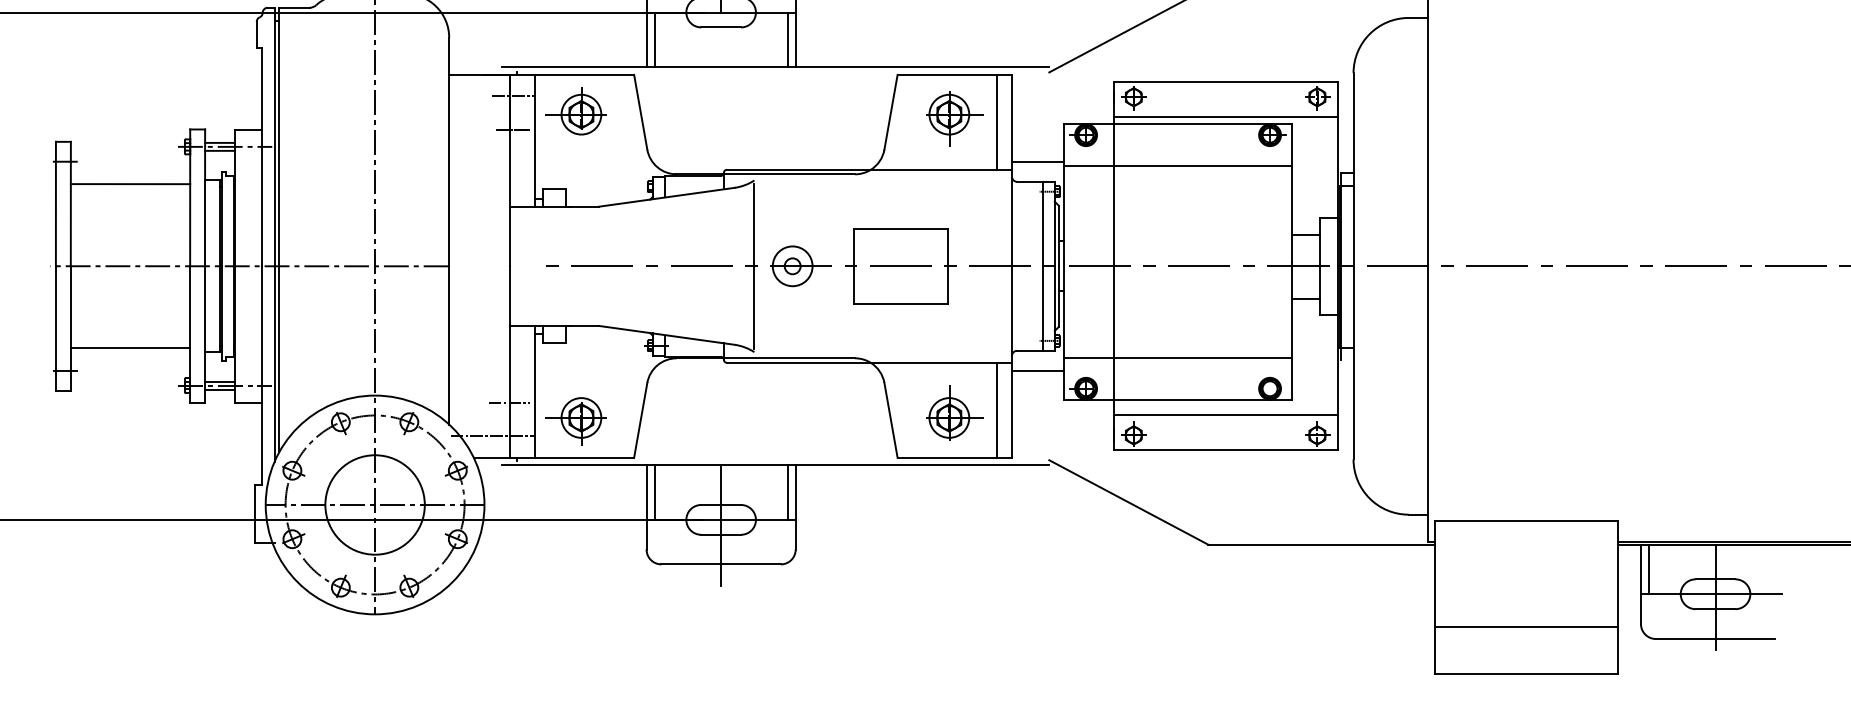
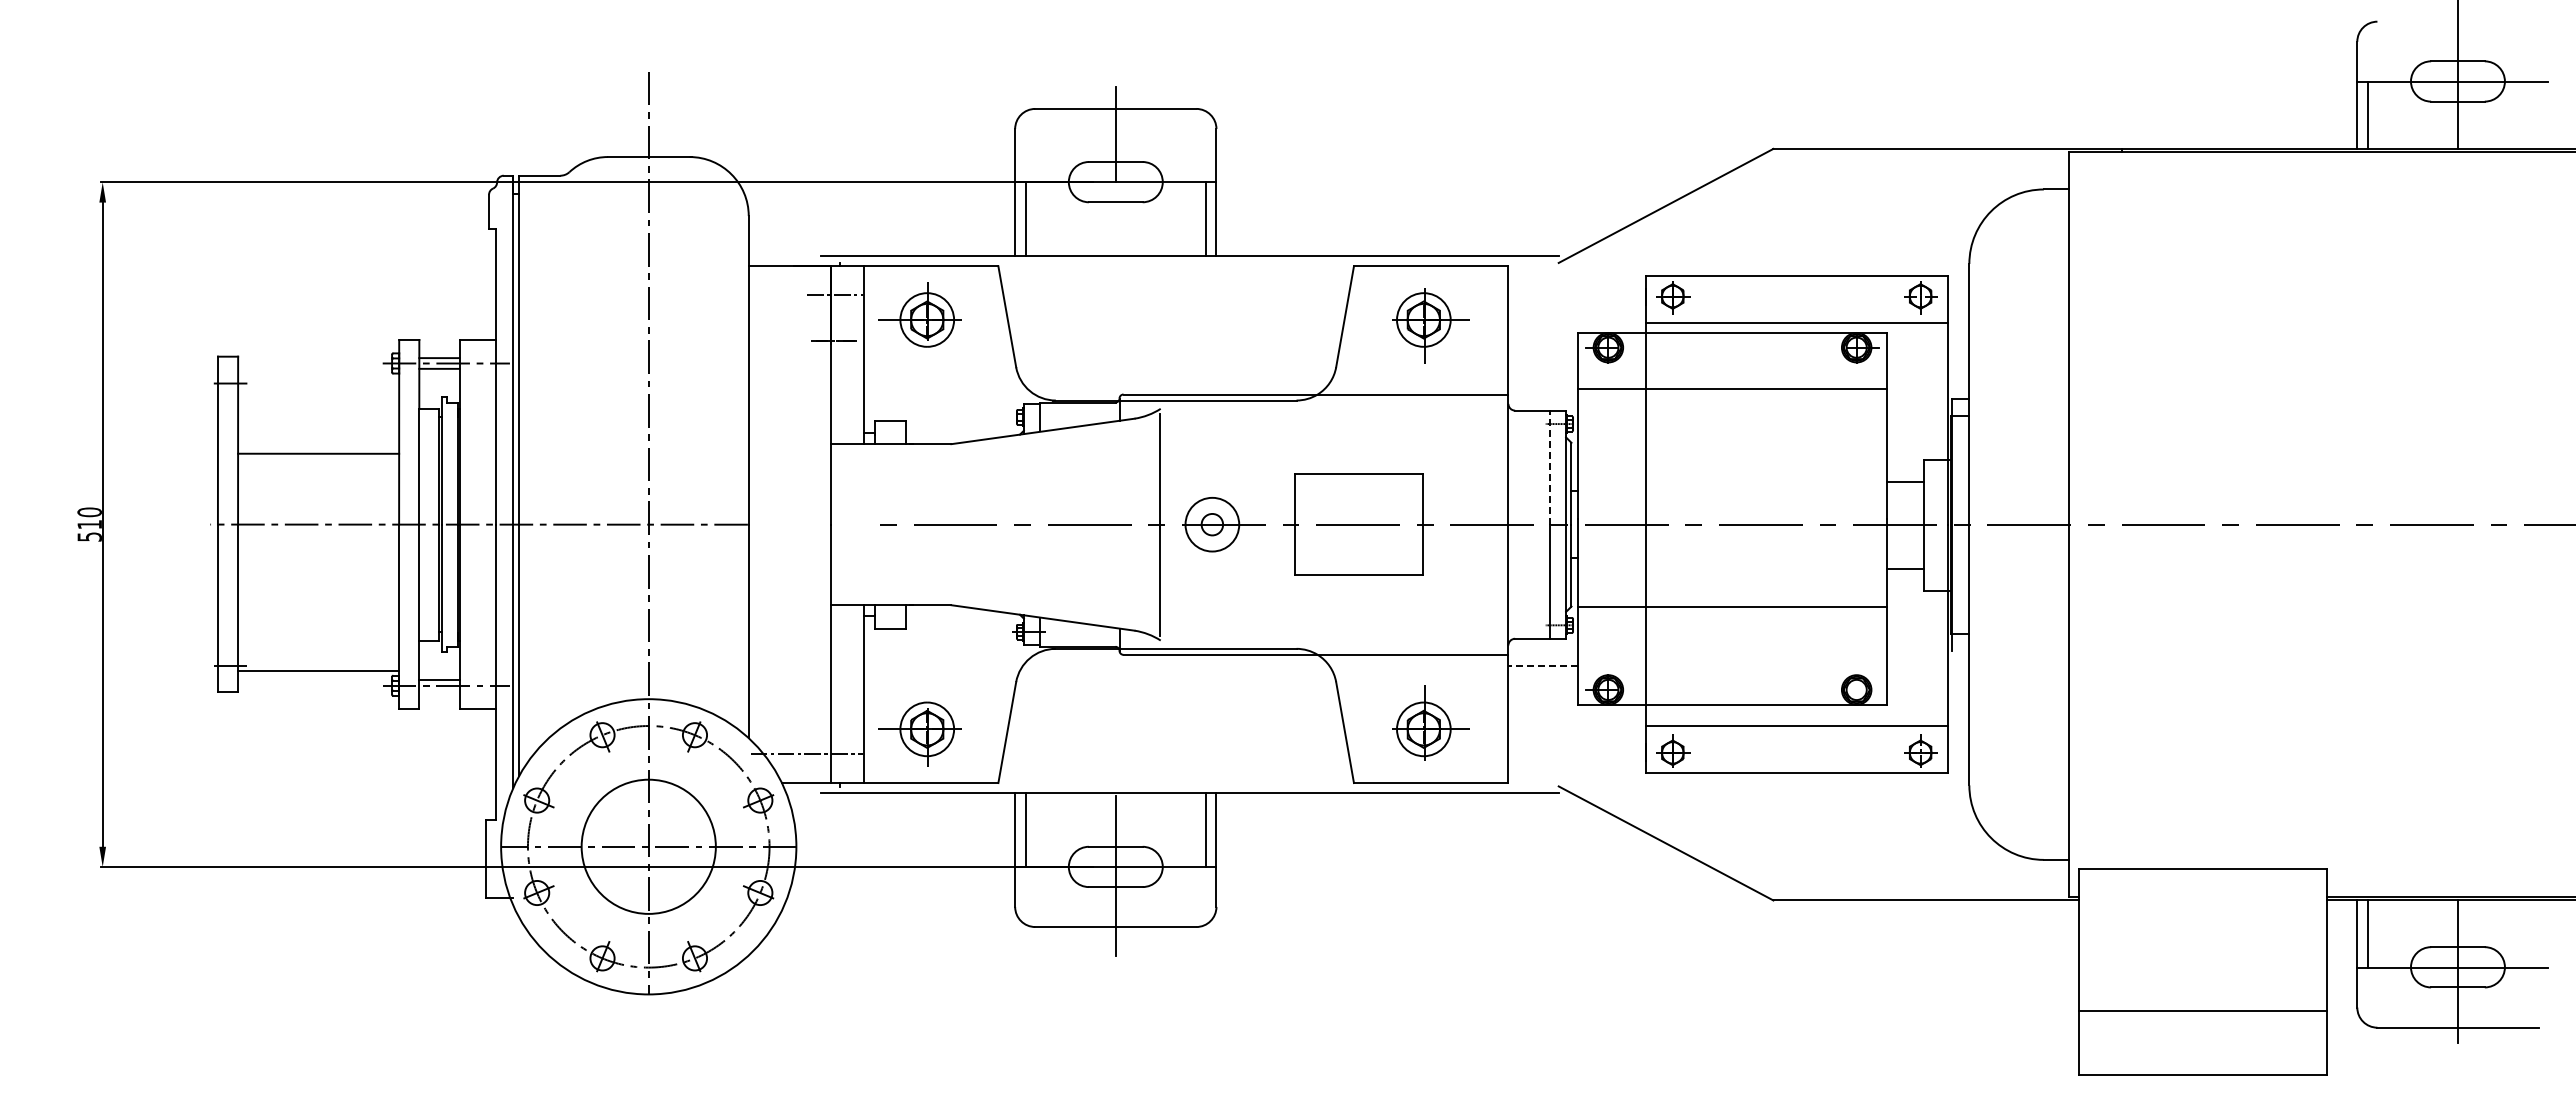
line: (997, 122) -> (1488, 330), removed
line: (1038, 161) -> (1543, 383), removed
line: (130, 183) -> (318, 453), moved
line: (1043, 223) -> (1550, 467), solid -> dashed
line: (130, 348) -> (318, 671), moved
line: (1178, 358) -> (1732, 607), moved
line: (1038, 370) -> (1543, 665), solid -> dashed
line: (220, 389) -> (439, 691), removed
line: (509, 402) -> (829, 708), removed
line: (997, 409) -> (1488, 718), removed

